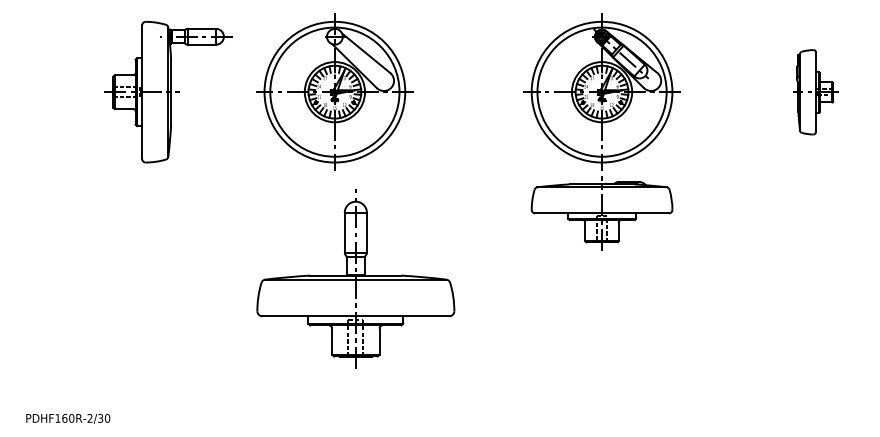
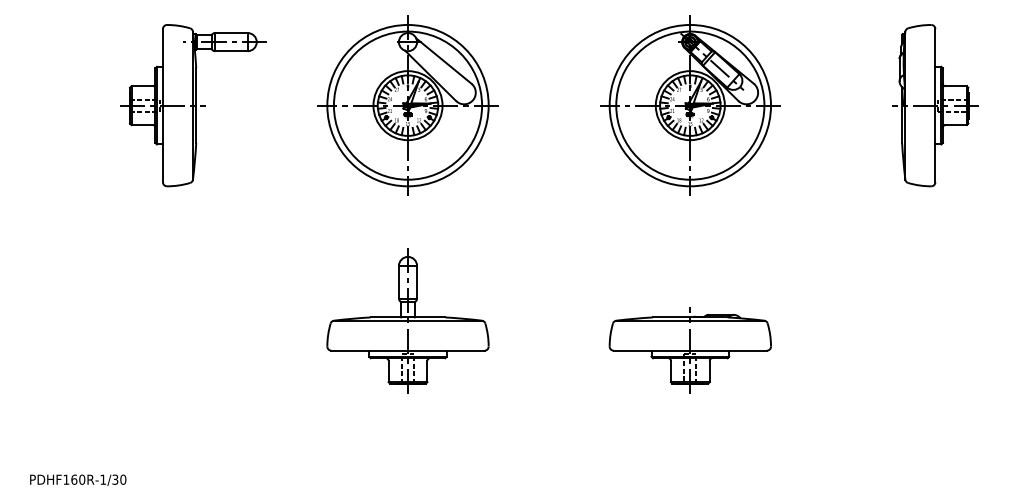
part: (334, 92) -> (407, 105), moved
part: (815, 92) -> (935, 105), size x1.67
part: (601, 213) -> (689, 350), moved
part: (355, 279) -> (407, 320), size x0.71
text: (89, 418) -> (102, 479), PDHF160R-2/30 -> PDHF160R-1/30

